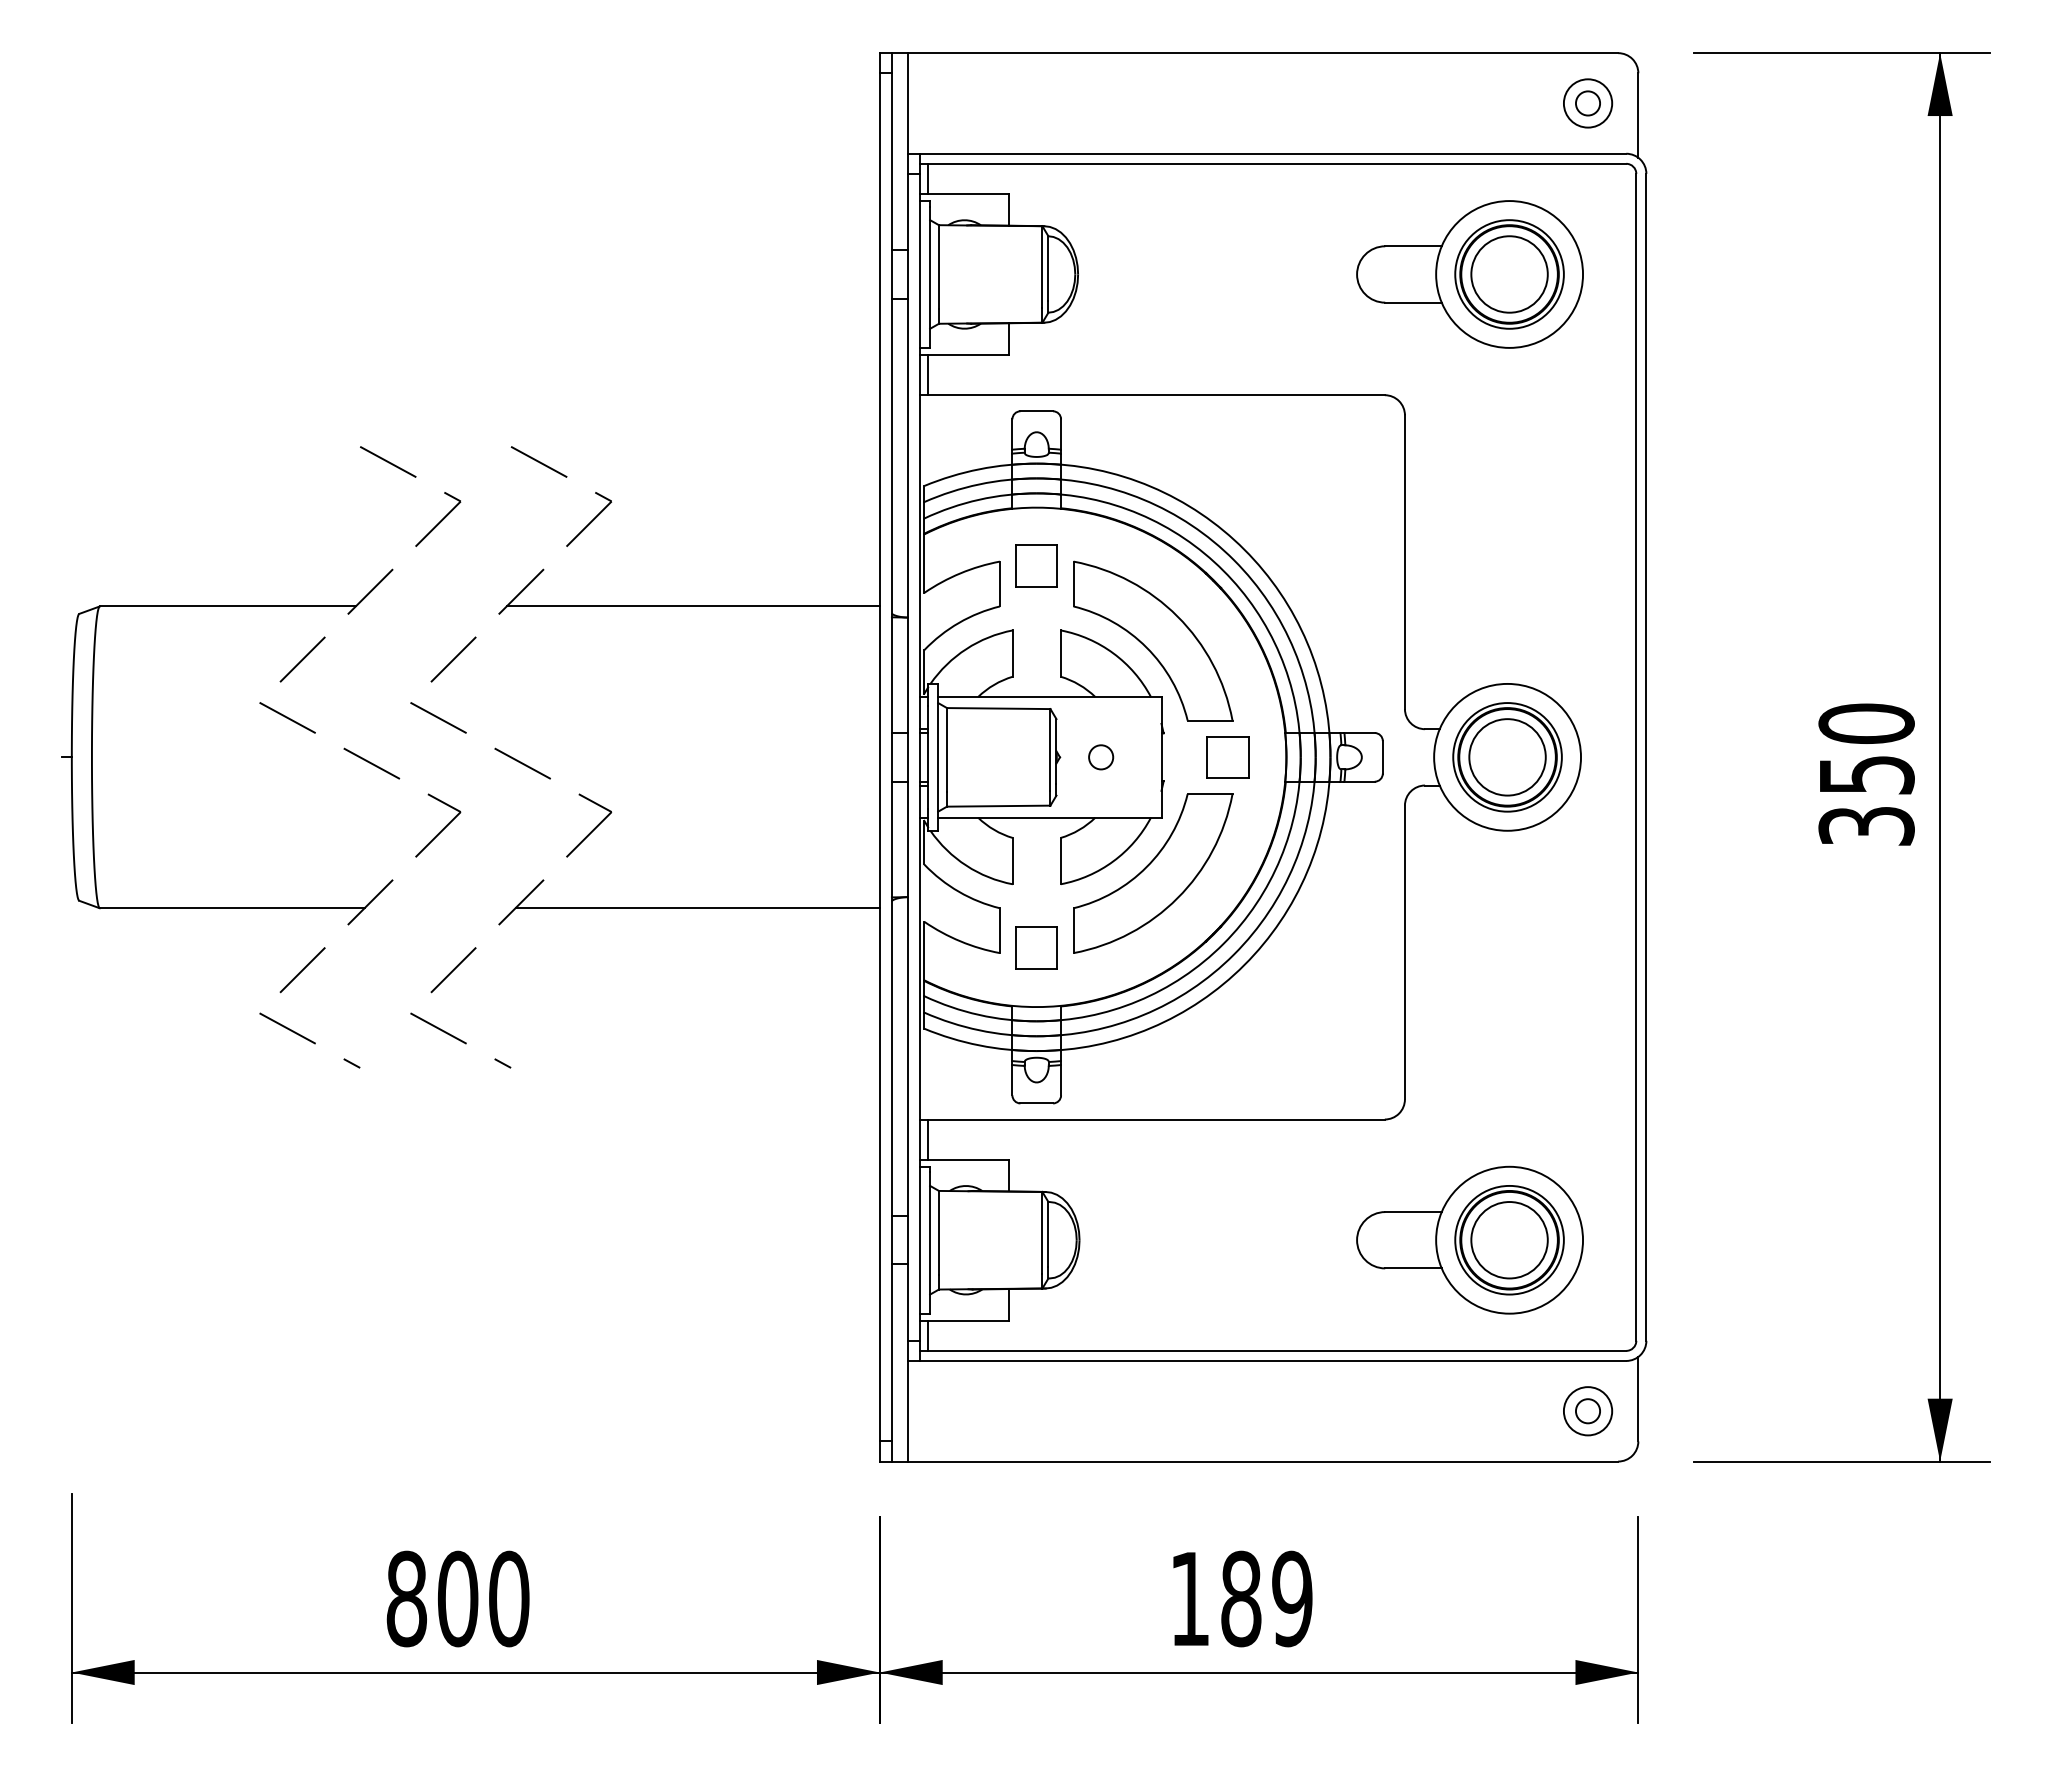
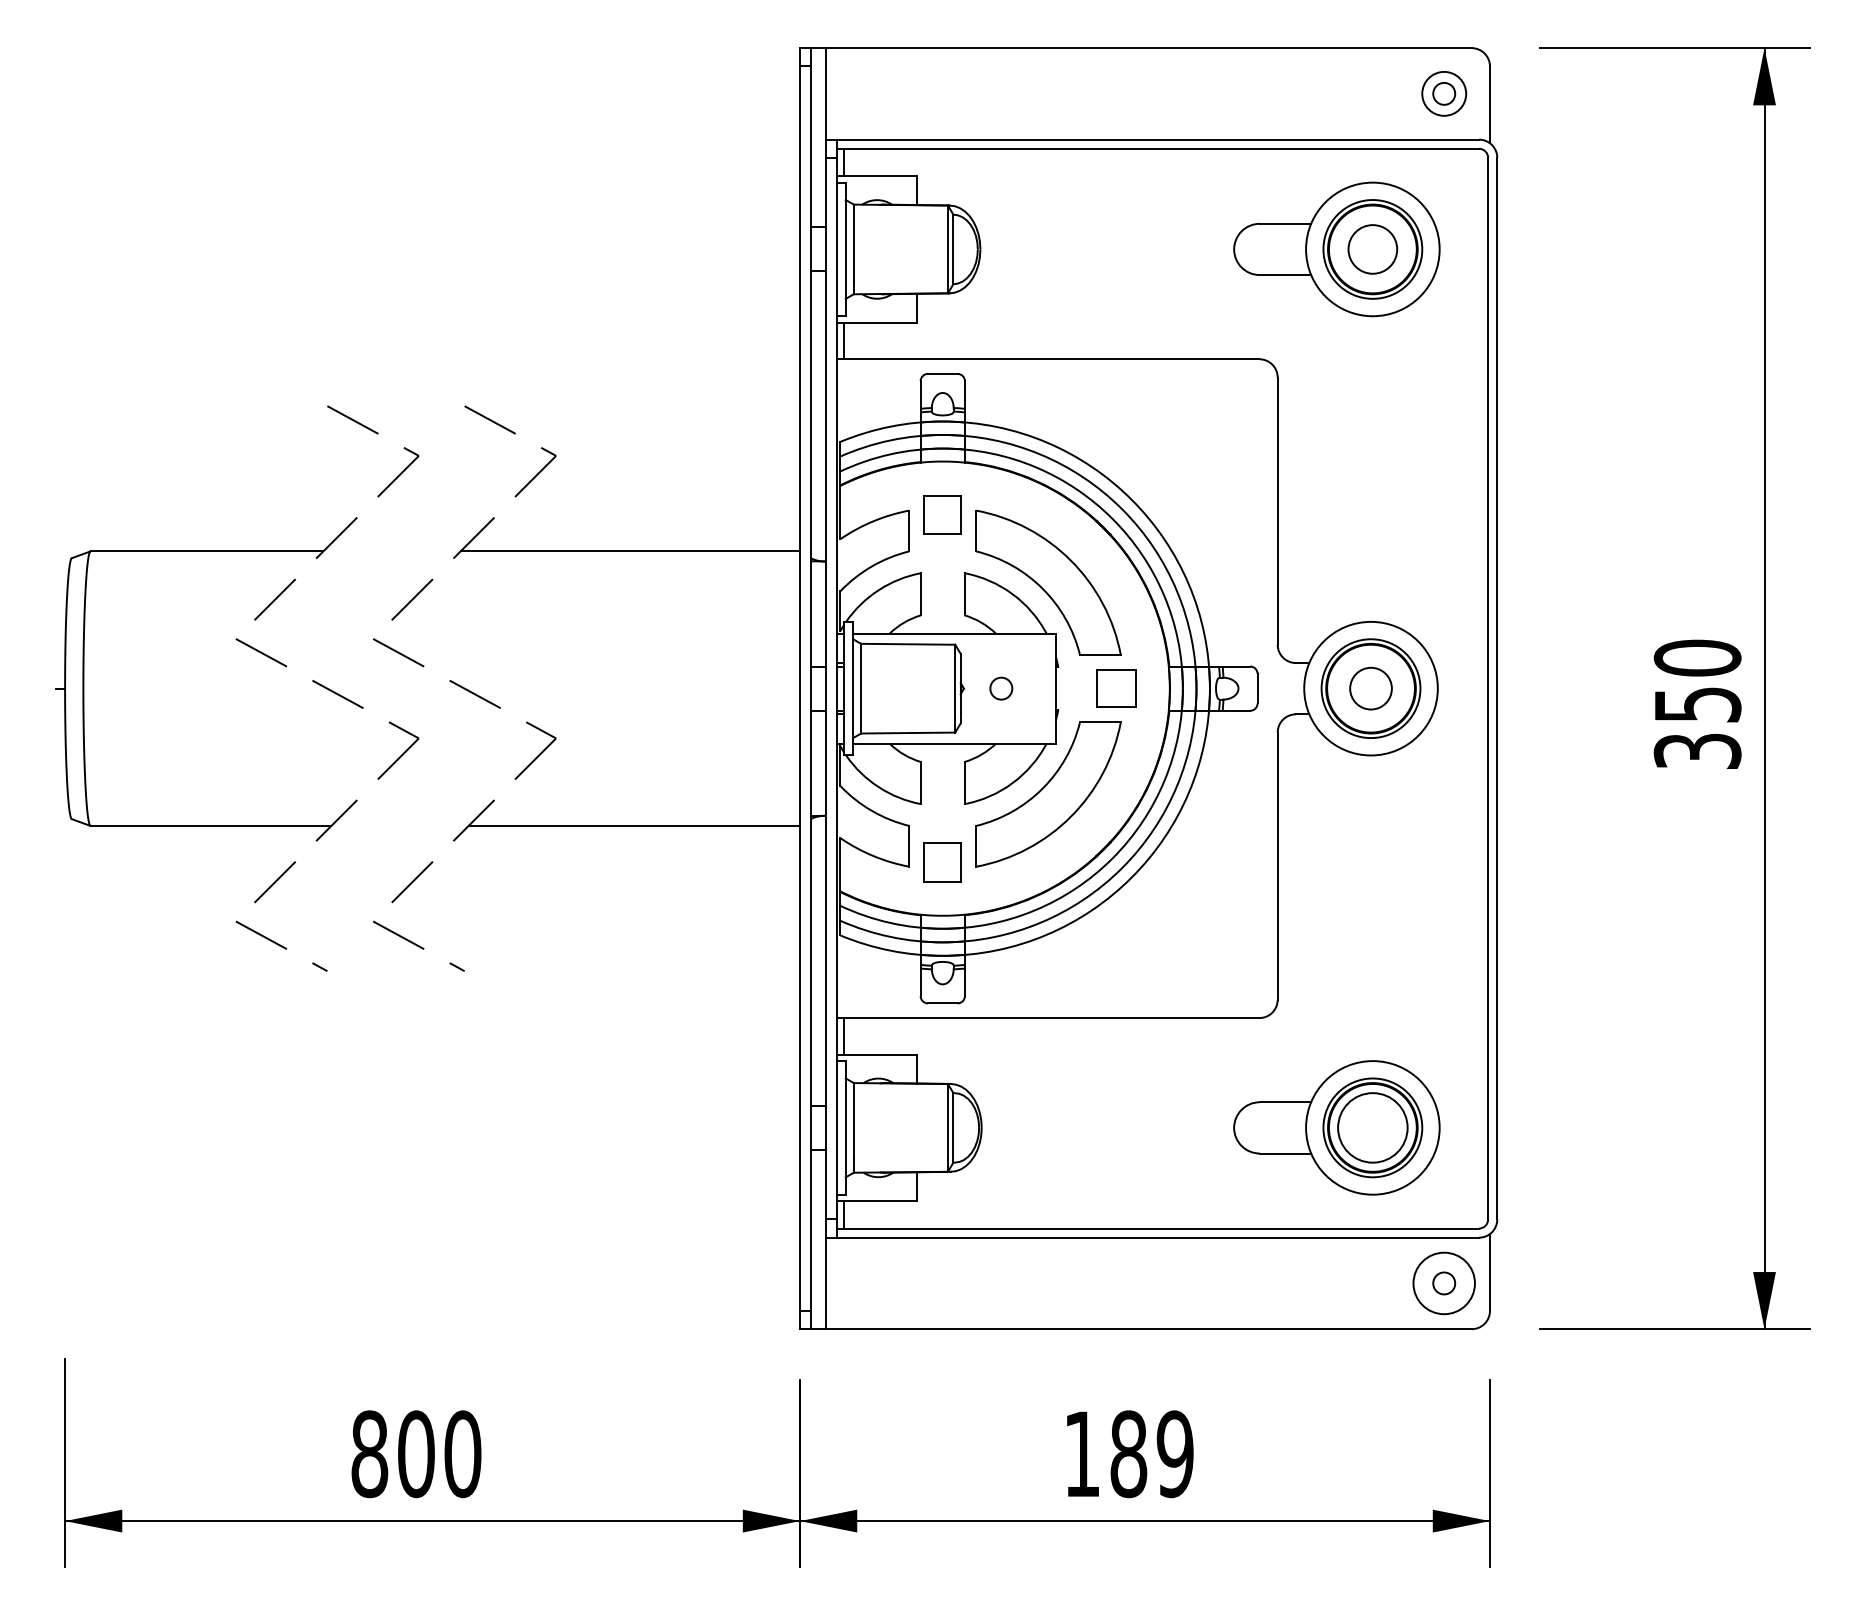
circle: (1509, 274) -> (1372, 249), size x0.7
circle: (1507, 757) -> (1370, 688), size x0.6
circle: (1587, 1411) -> (1443, 1283), size x1.4

